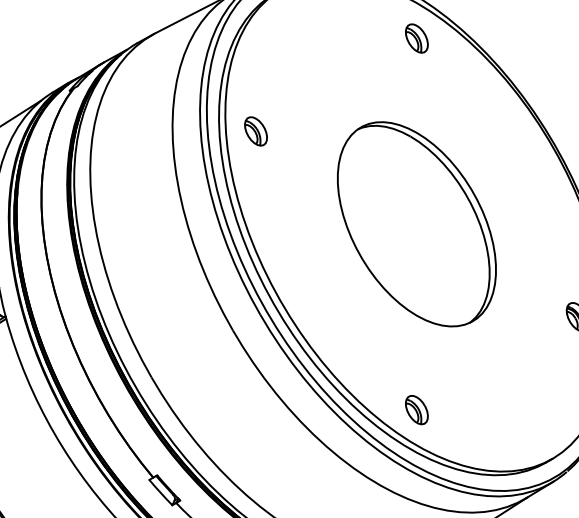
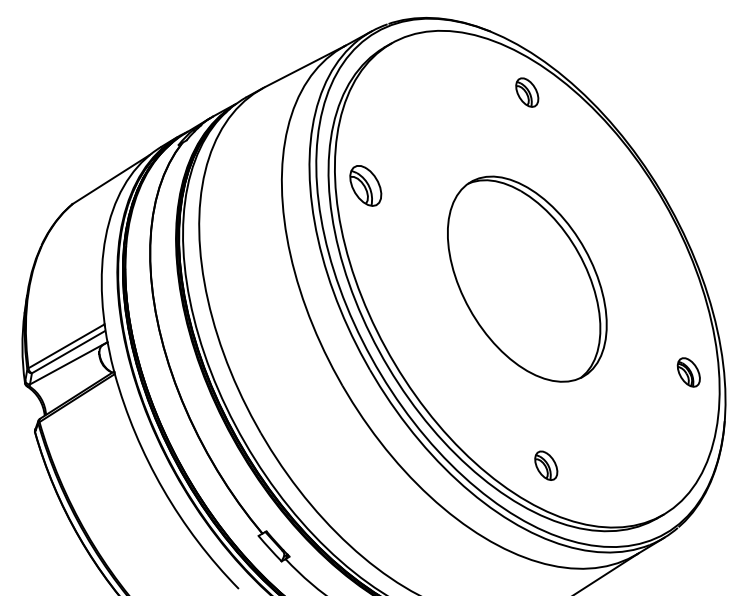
part: (255, 131) -> (365, 185), size x1.4
part: (417, 409) -> (546, 465), moved

